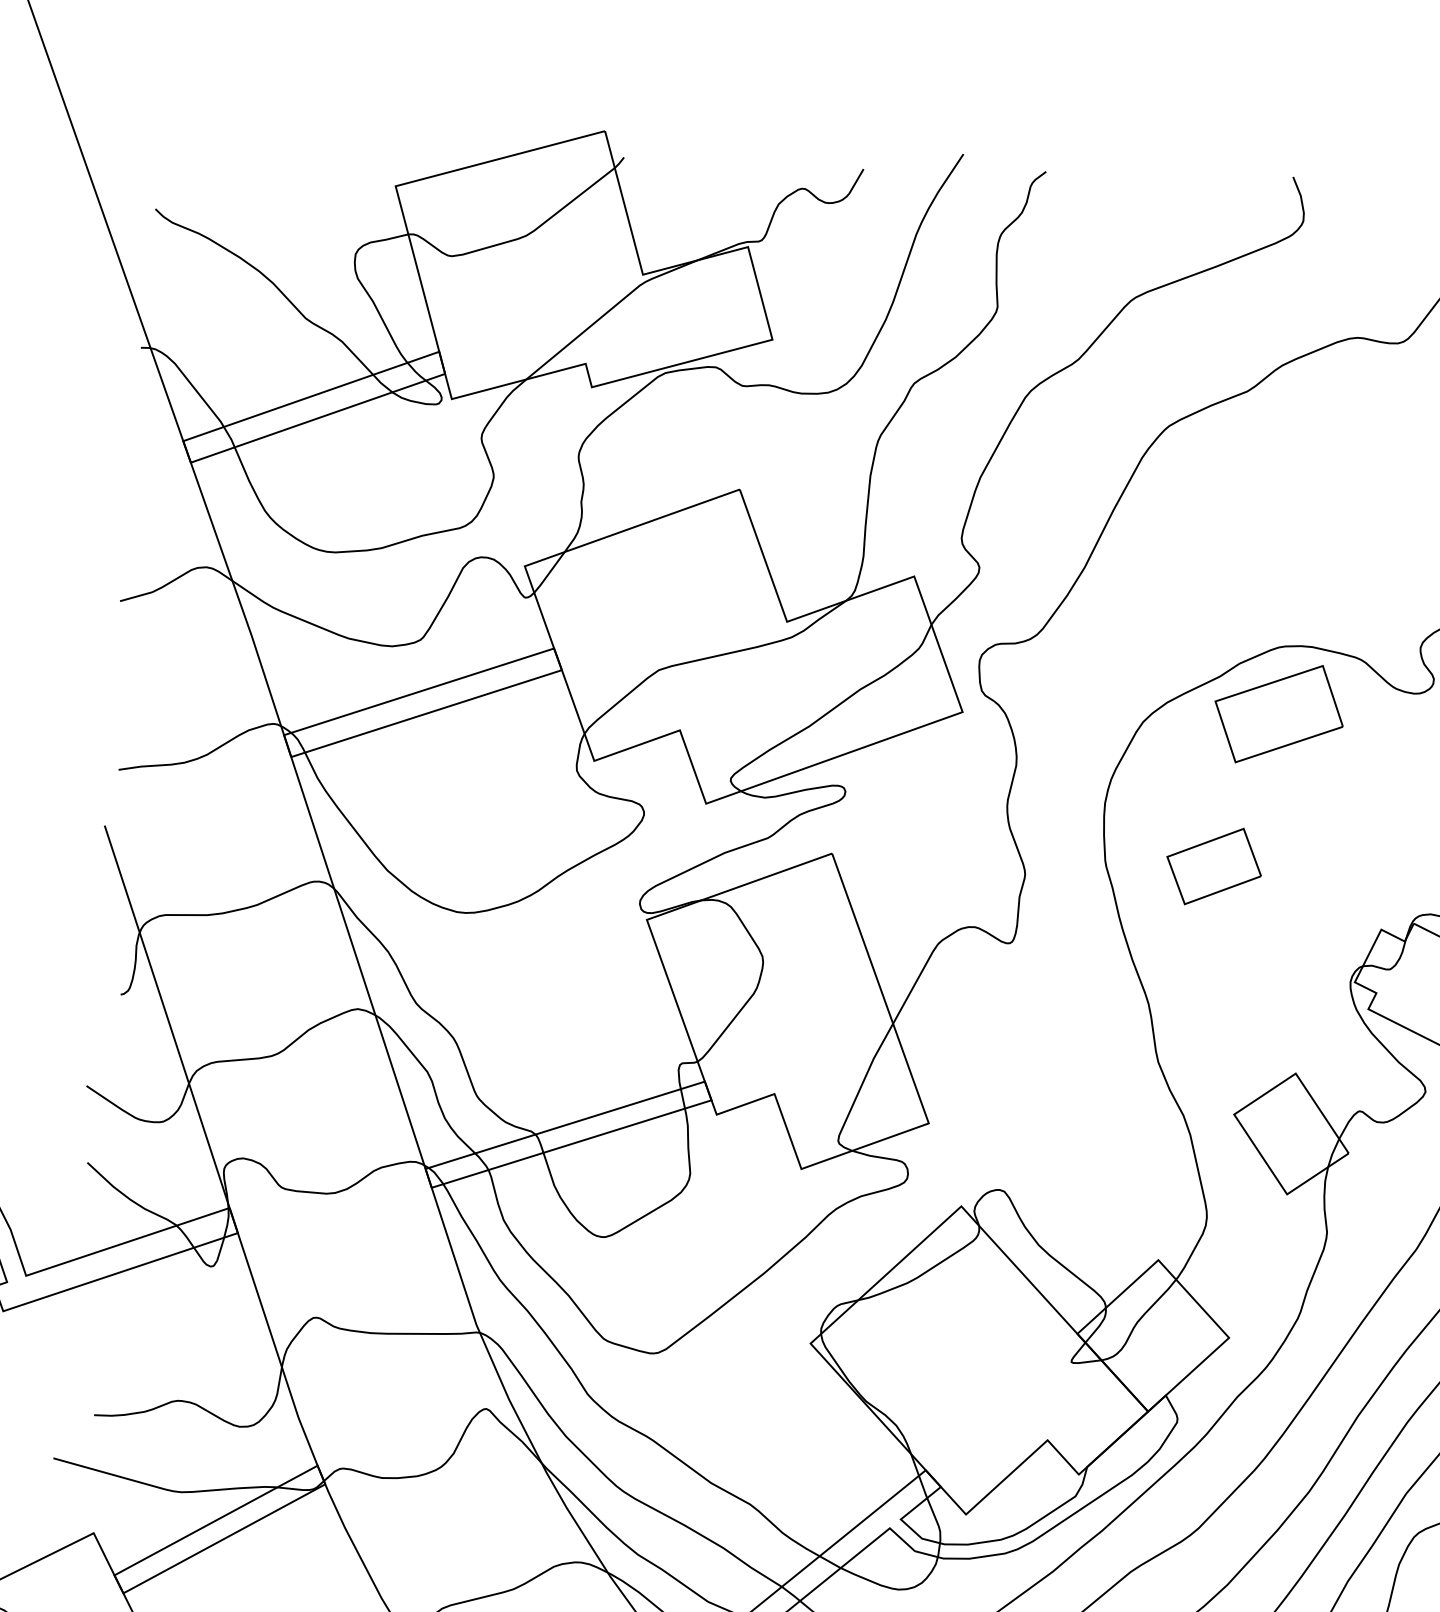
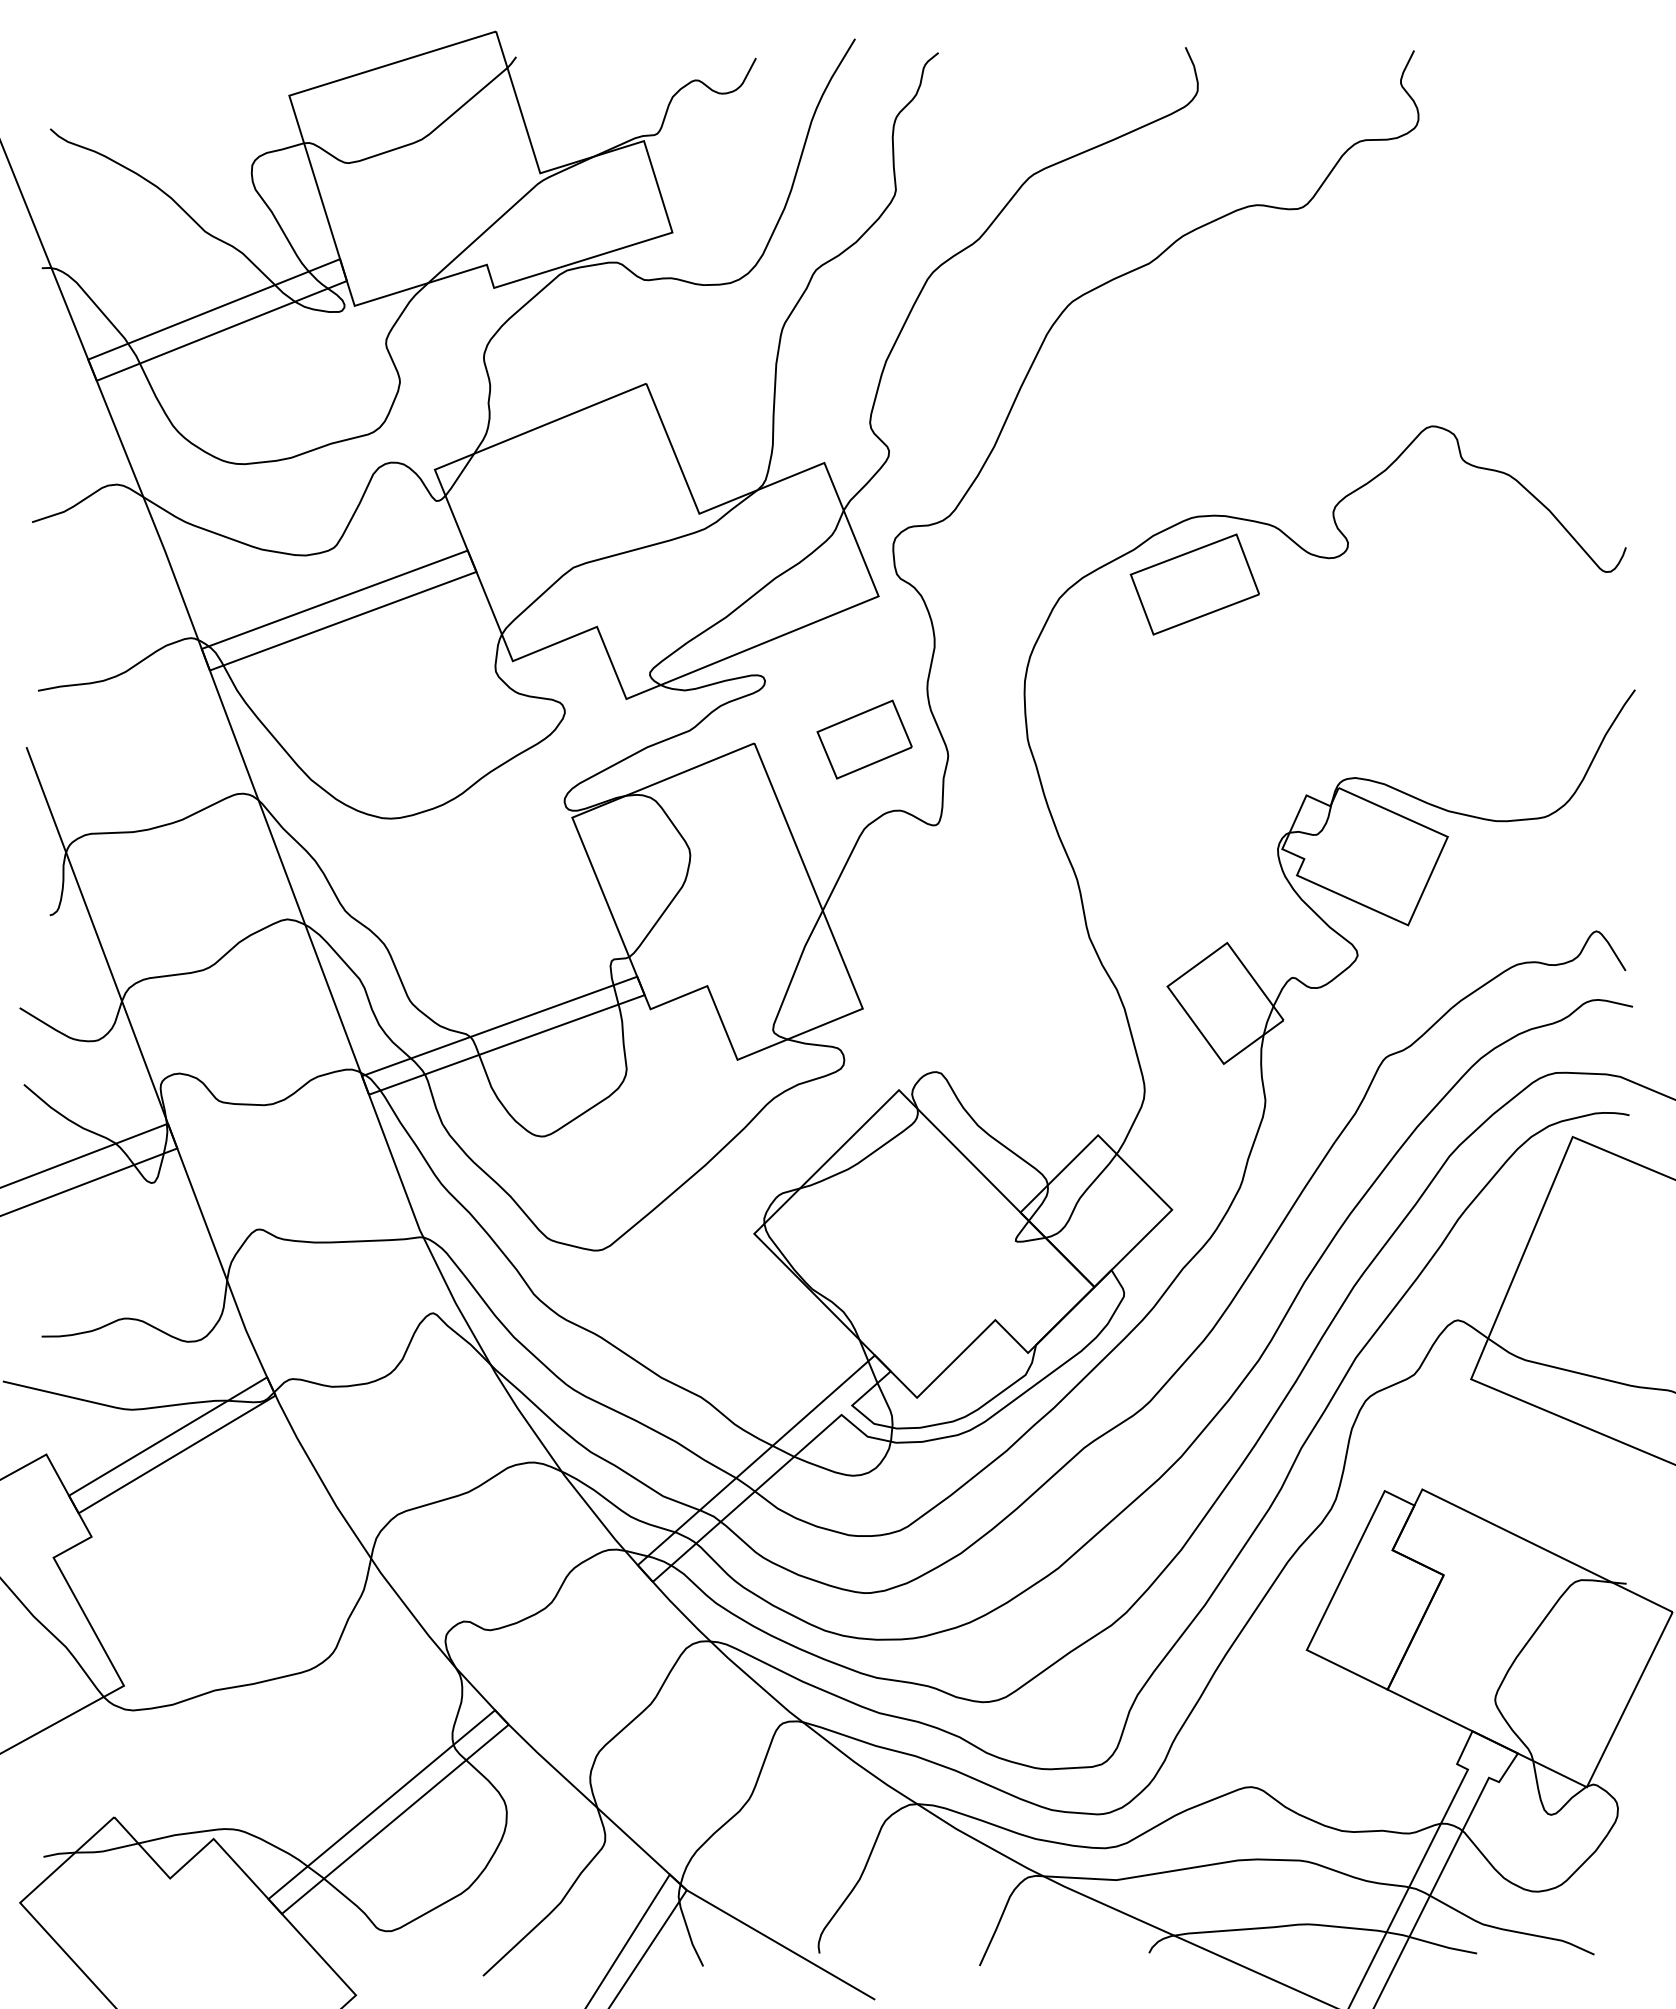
part: (1213, 866) -> (864, 739), moved

